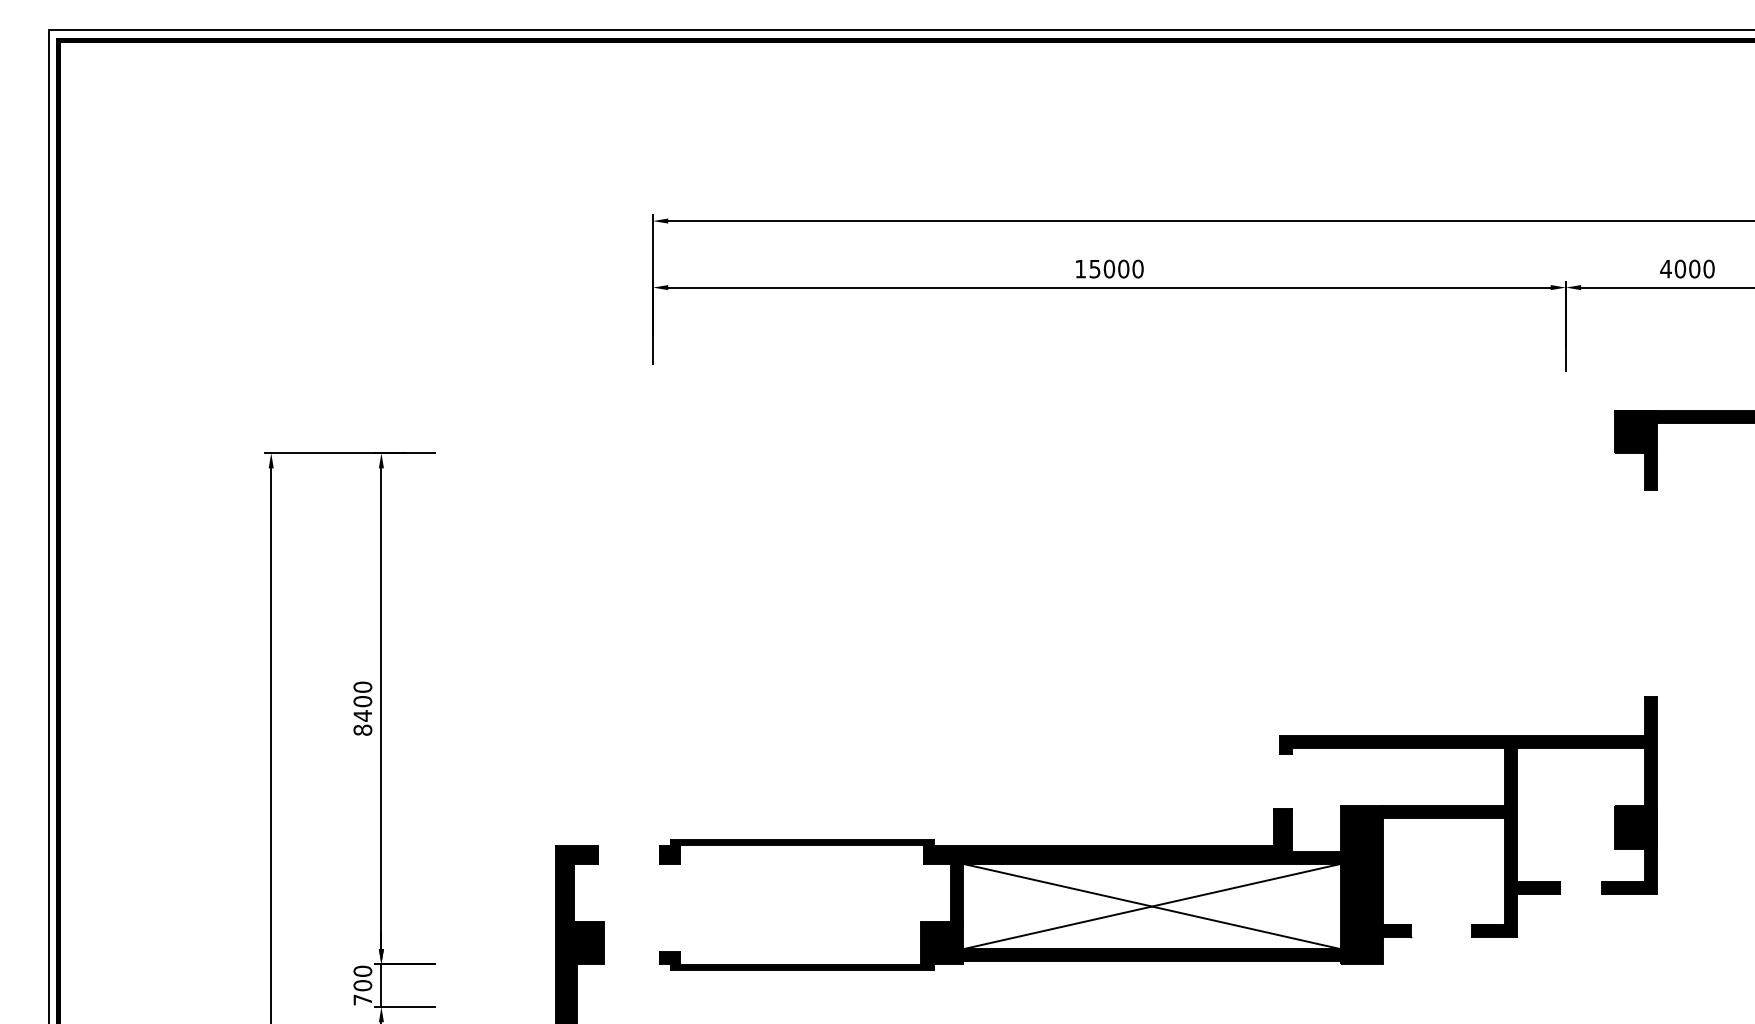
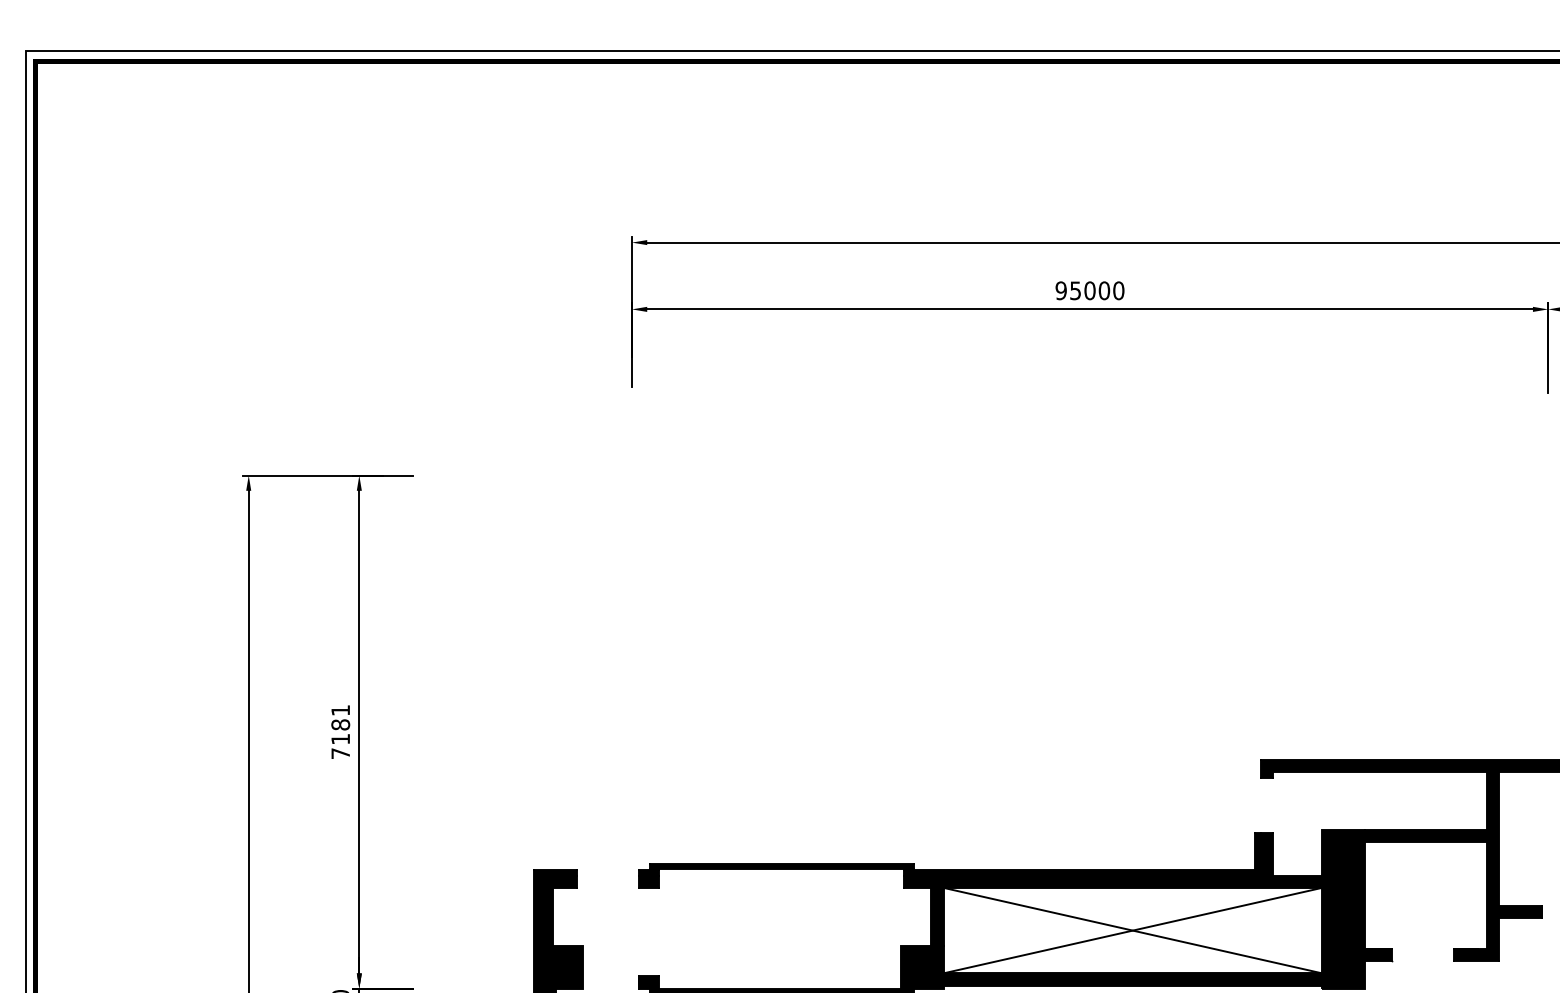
text: (1080, 268) -> (1061, 290), 15000 -> 95000
text: (362, 708) -> (340, 731), 8400 -> 7181

